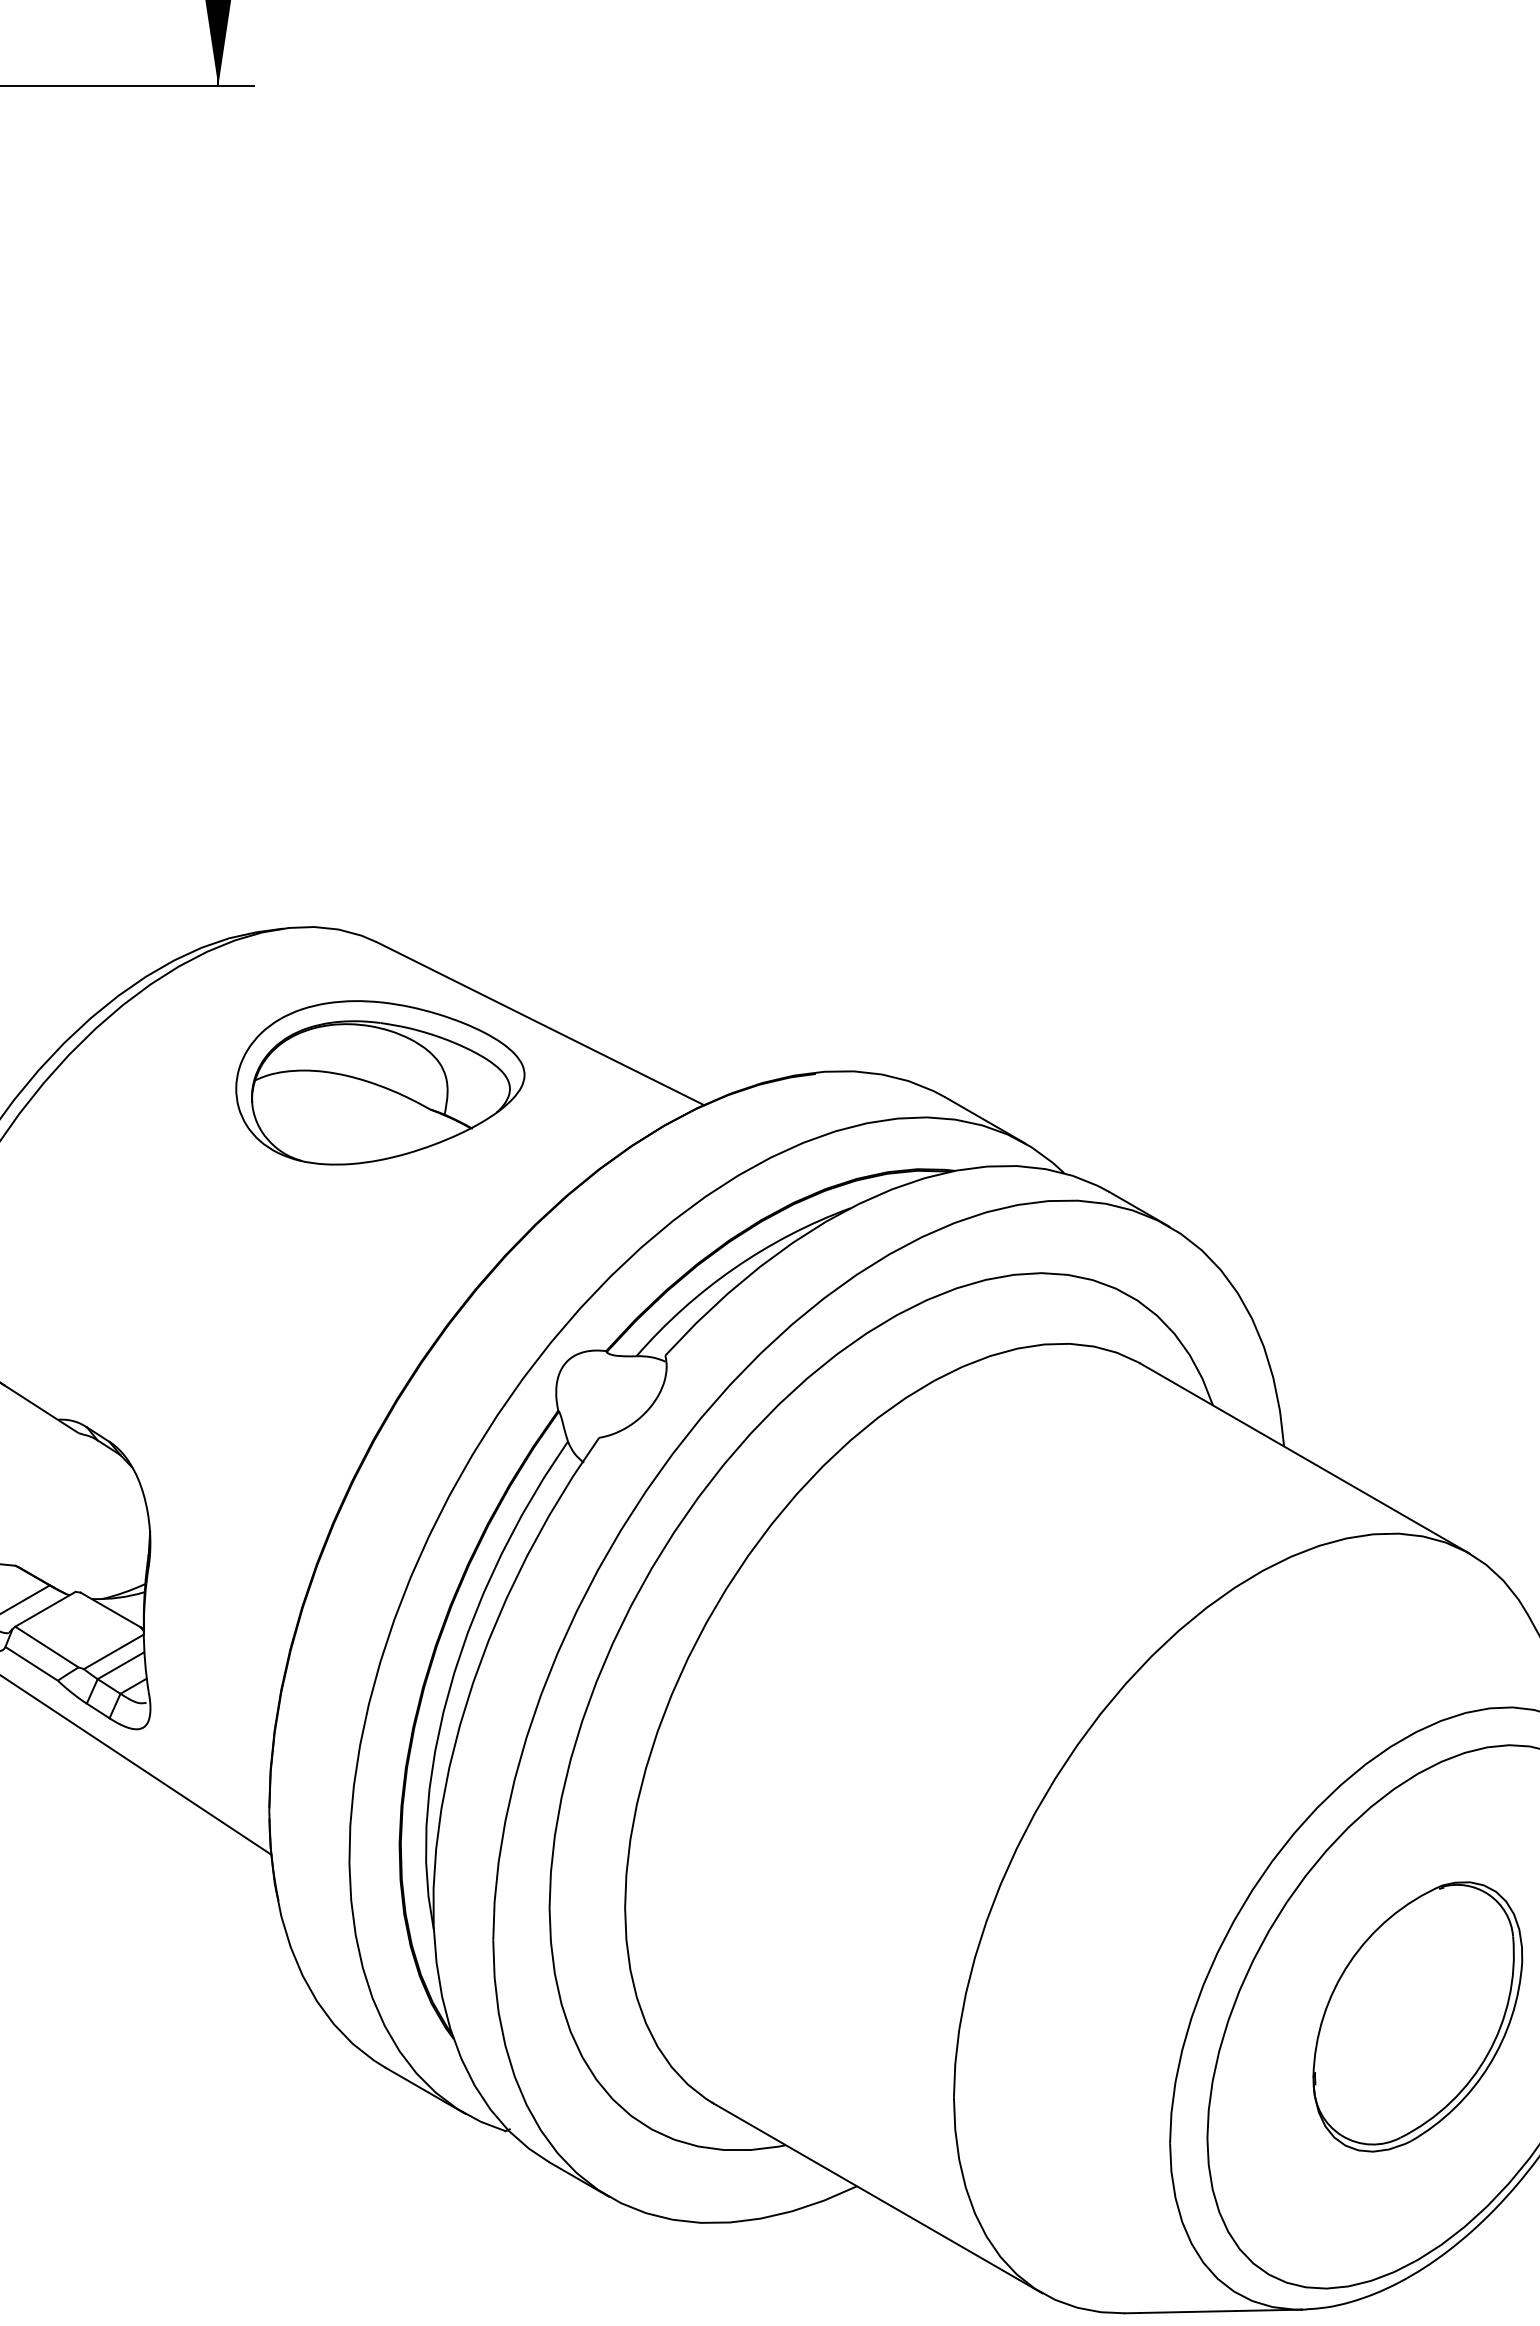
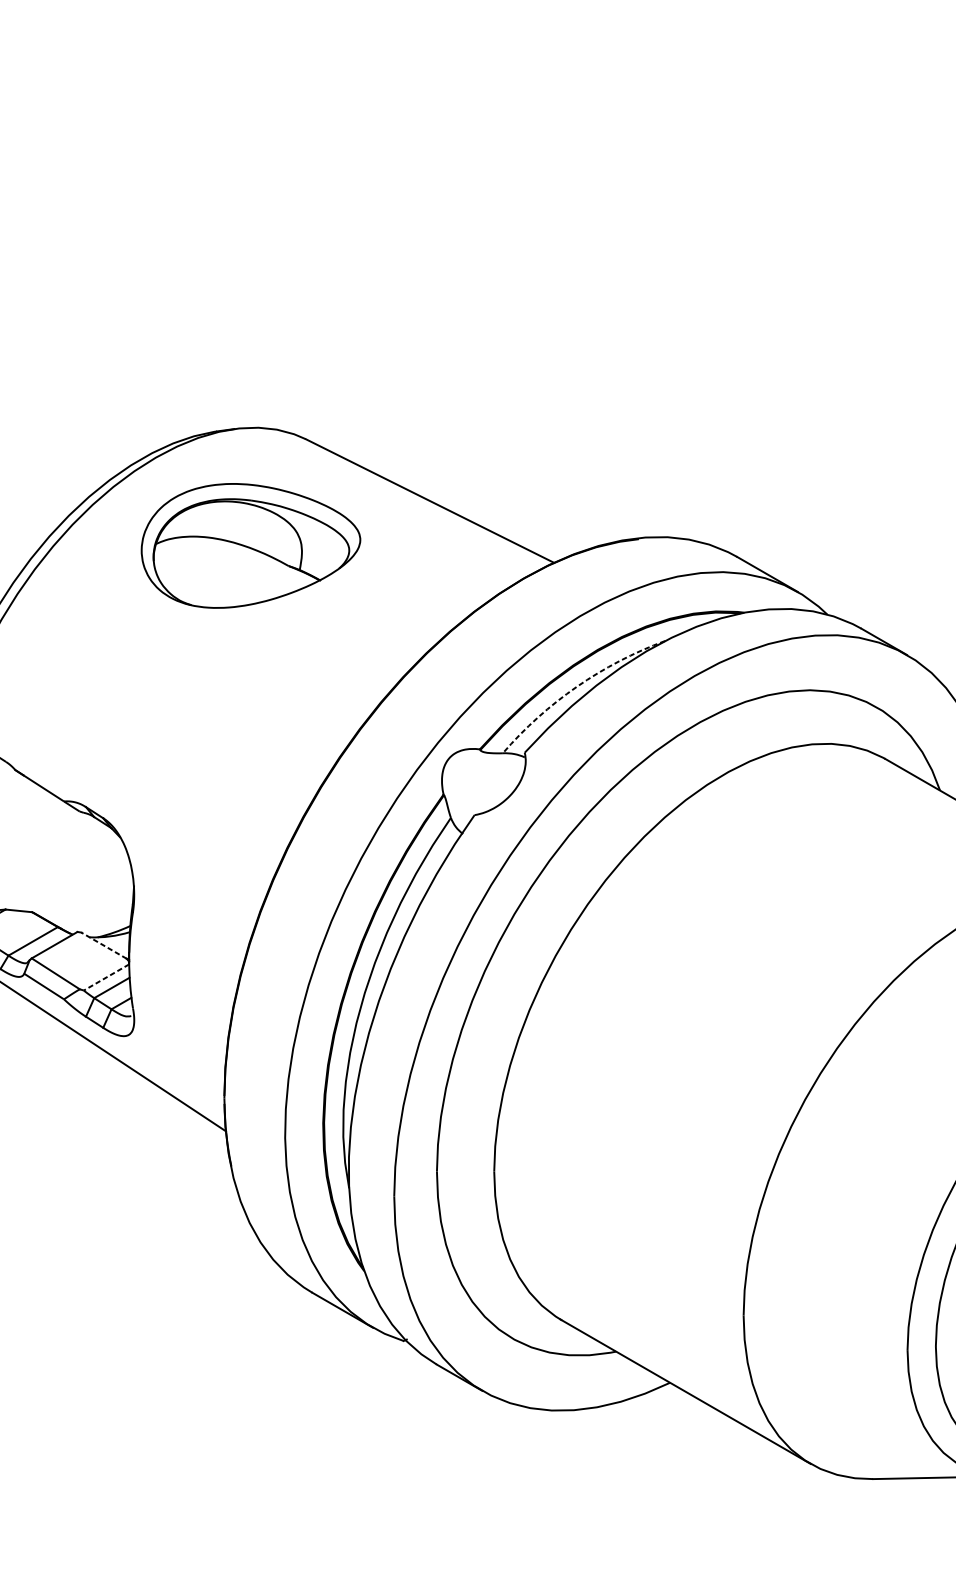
part: (380, 1082) -> (251, 545), moved
arc: (734, 1268) -> (577, 686), solid -> dashed
line: (110, 1609) -> (103, 945), solid -> dashed
line: (113, 1651) -> (106, 977), solid -> dashed

